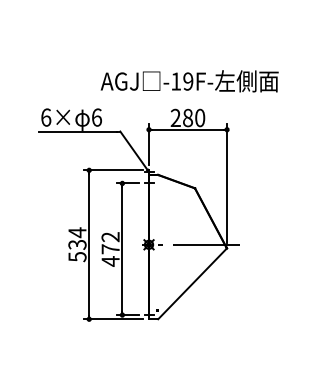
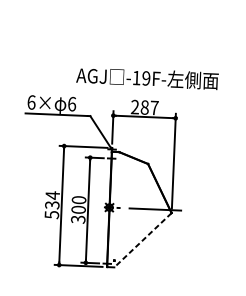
text: (200, 117) -> (154, 107), 280 -> 287
text: (110, 249) -> (78, 210), 472 -> 300
line: (192, 284) -> (142, 240), solid -> dashed

